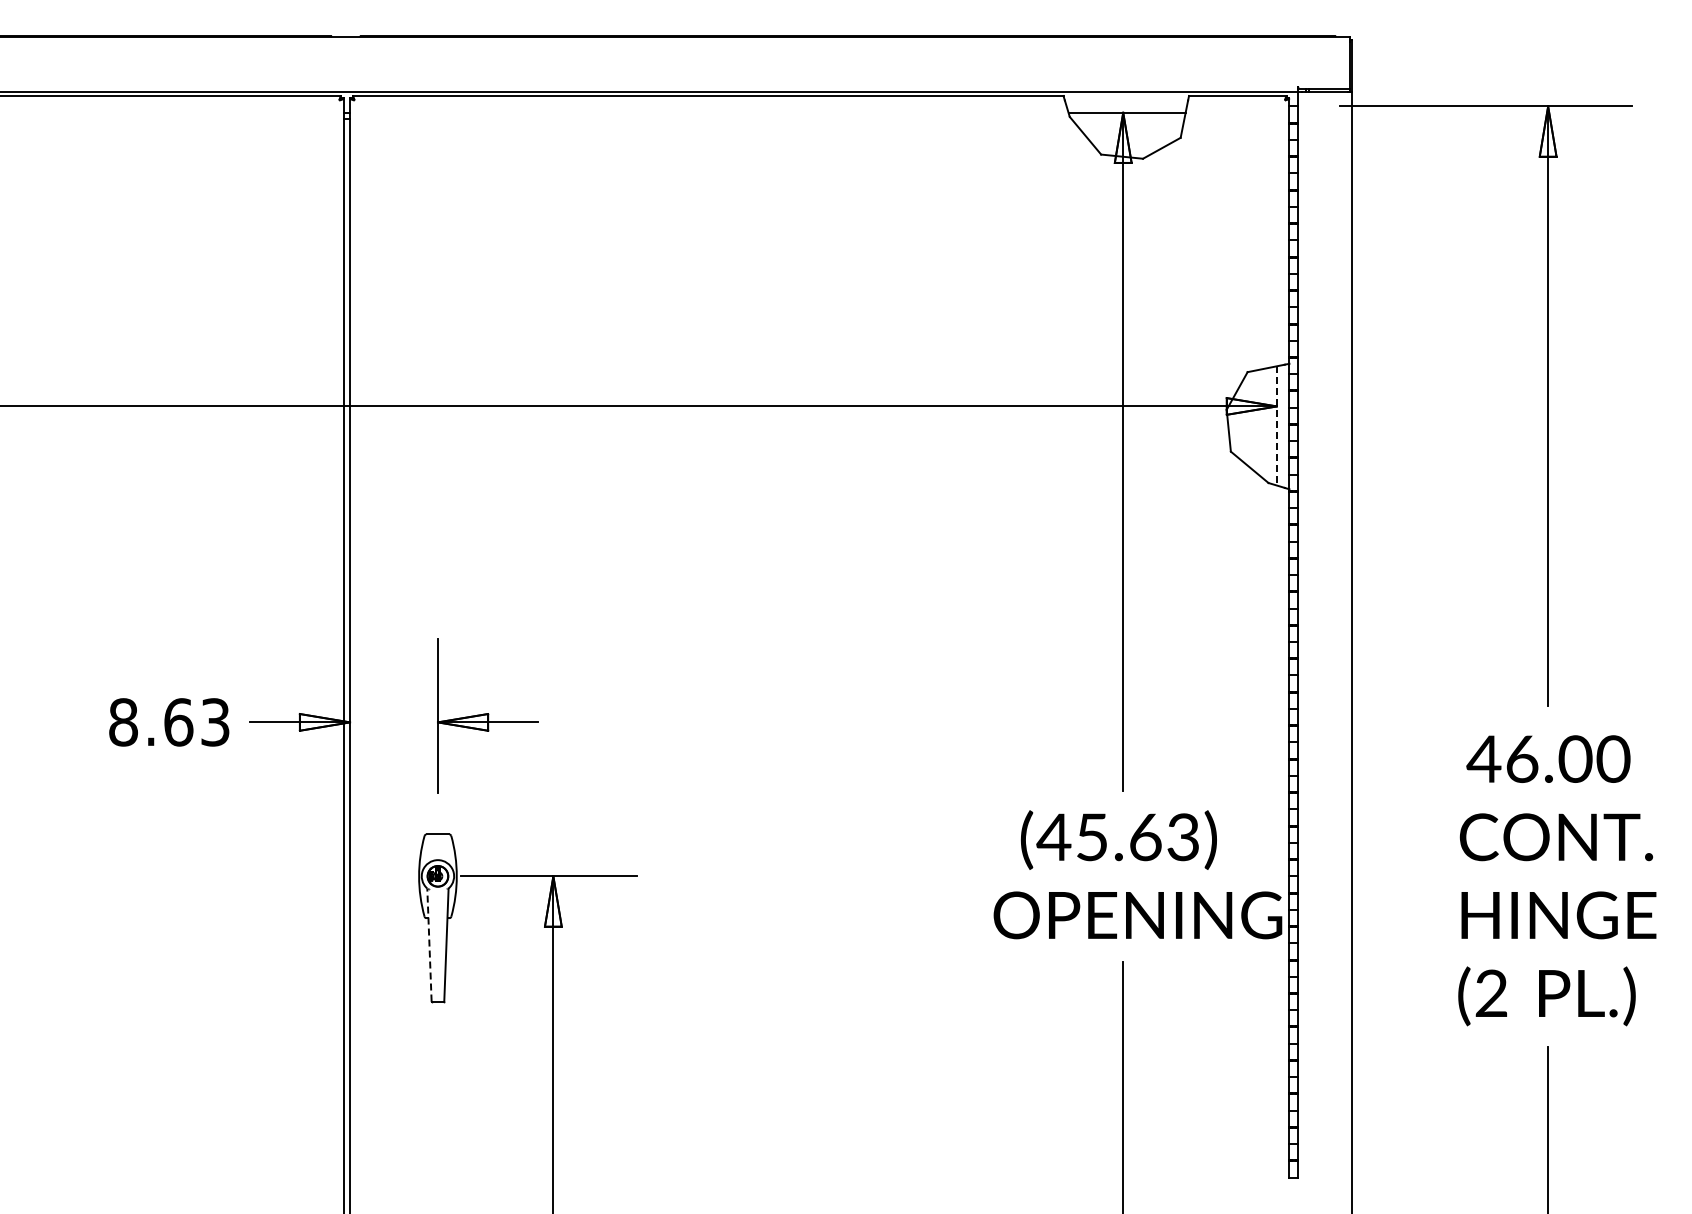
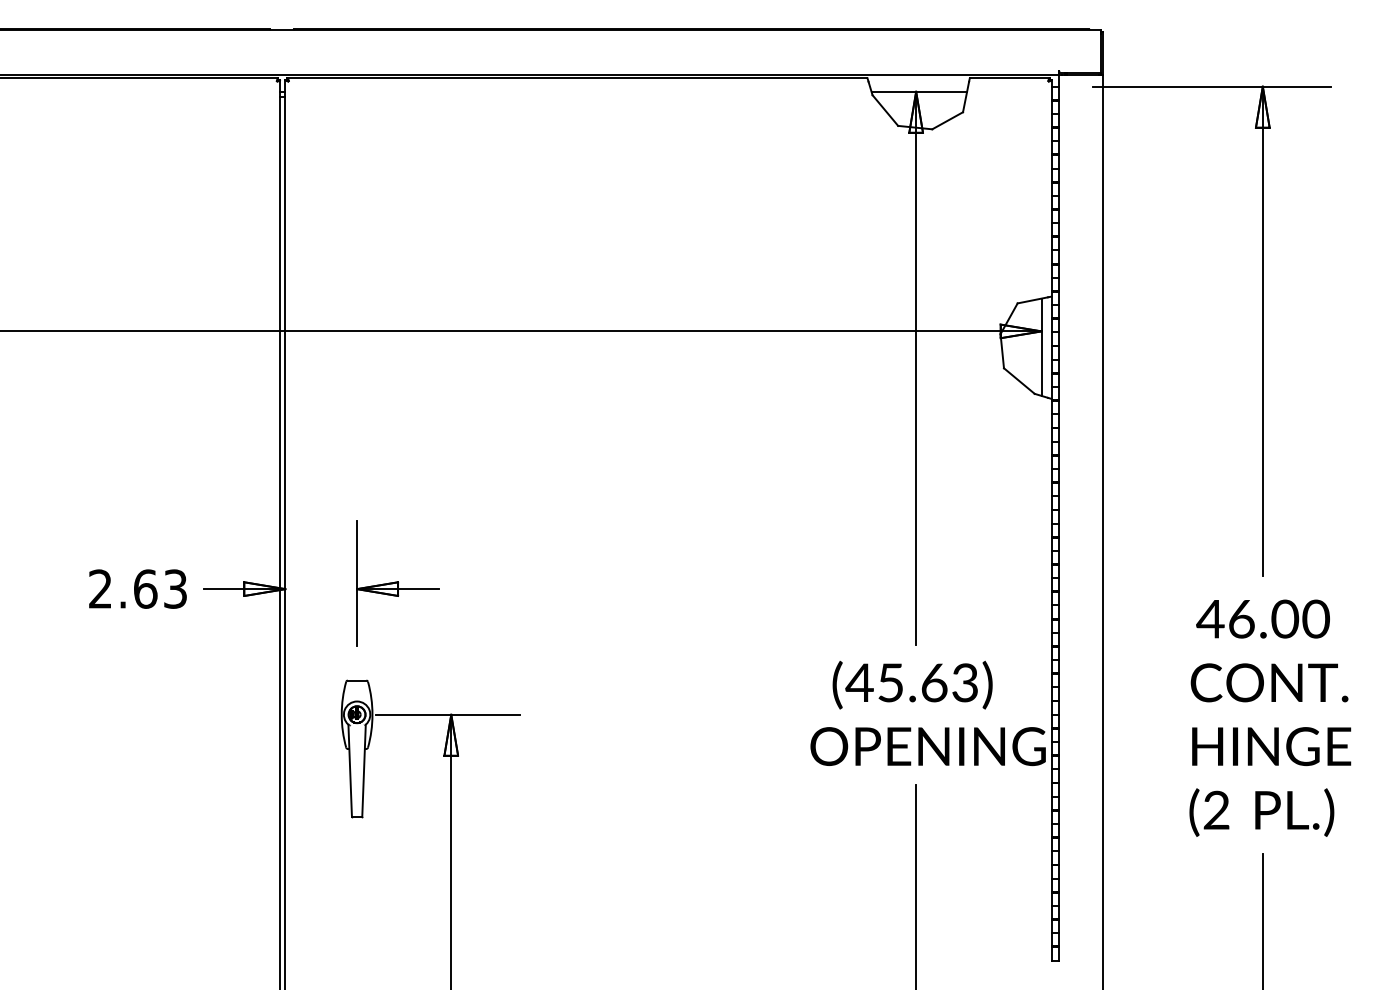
line: (1276, 425) -> (1041, 346), dashed -> solid
text: (123, 722) -> (100, 589), 8.63 -> 2.63
line: (429, 944) -> (350, 770), dashed -> solid

